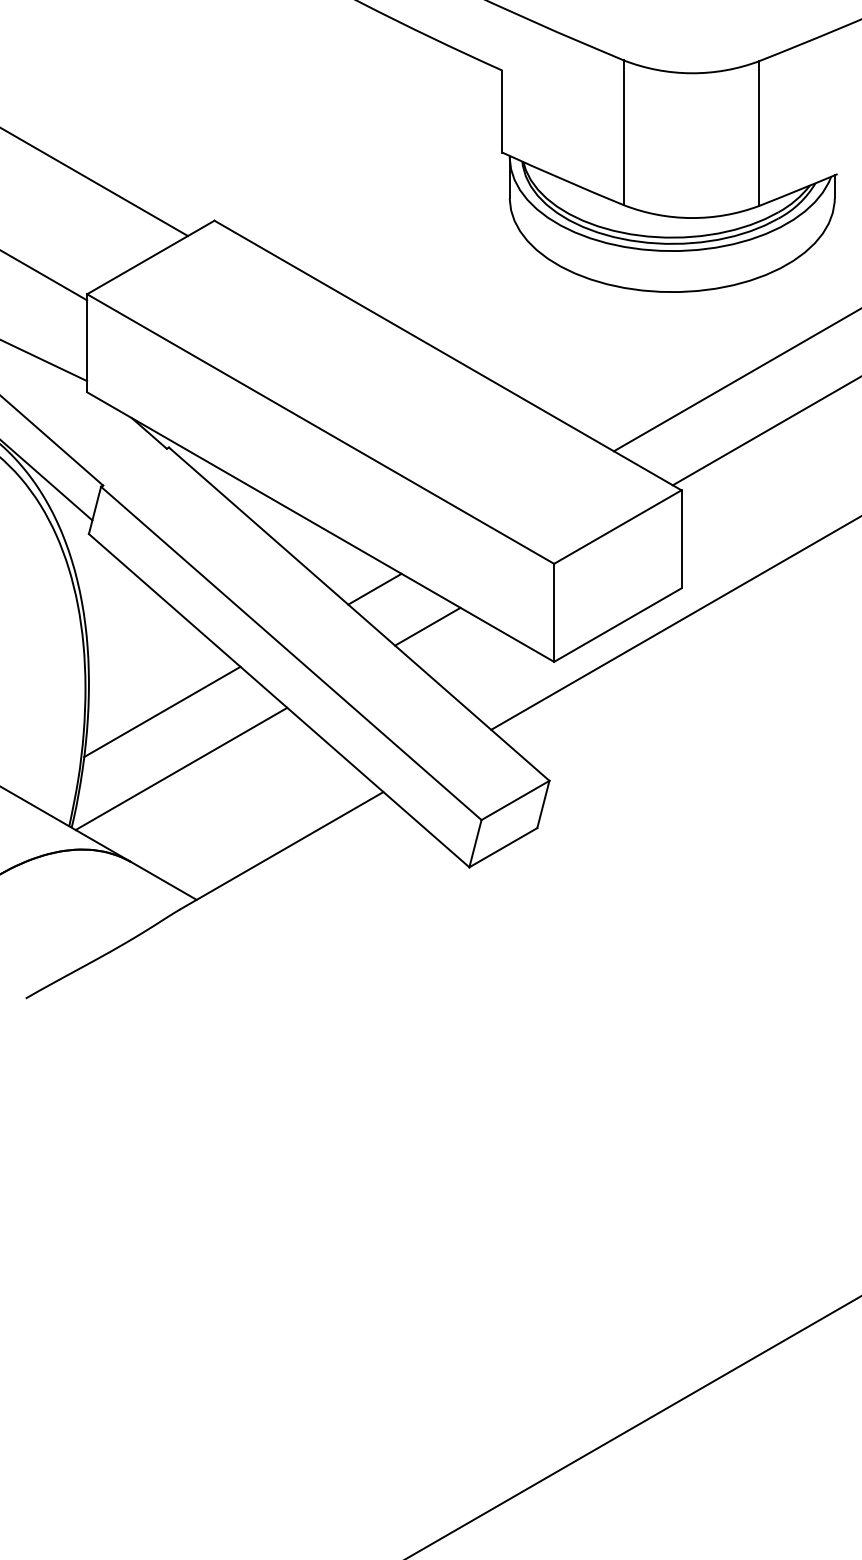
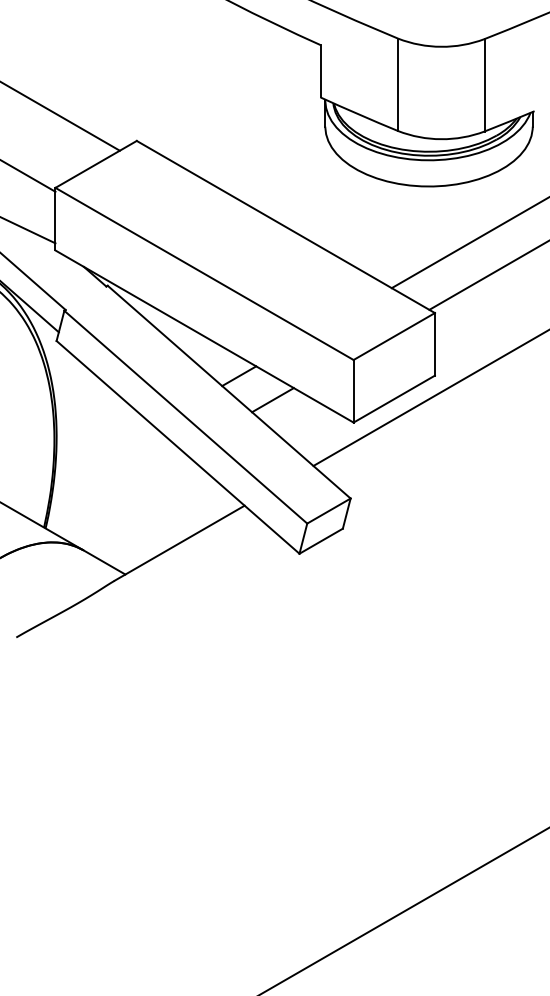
line: (162, 711) -> (103, 454), removed
line: (181, 768) -> (115, 490), removed

